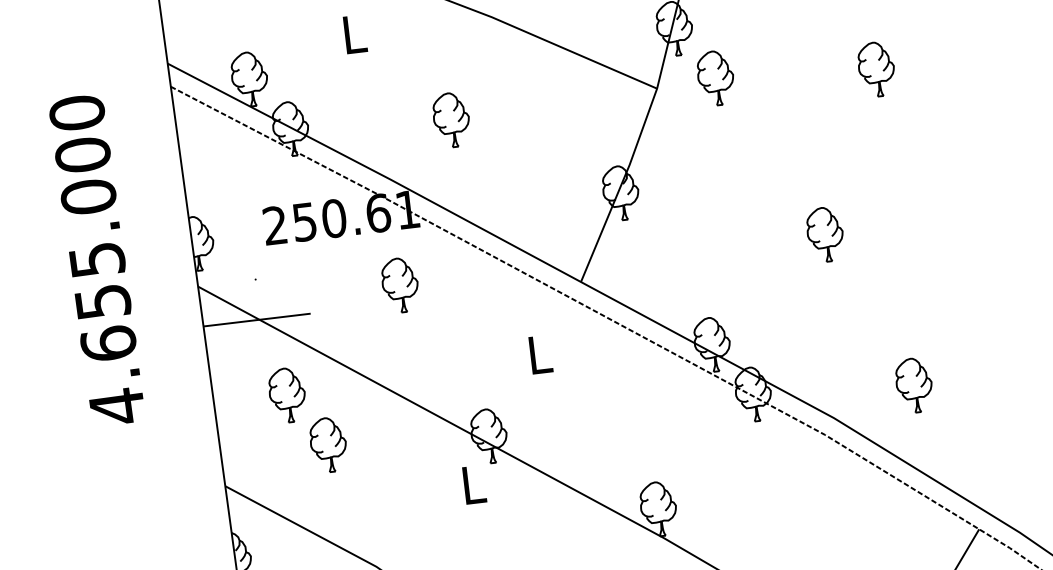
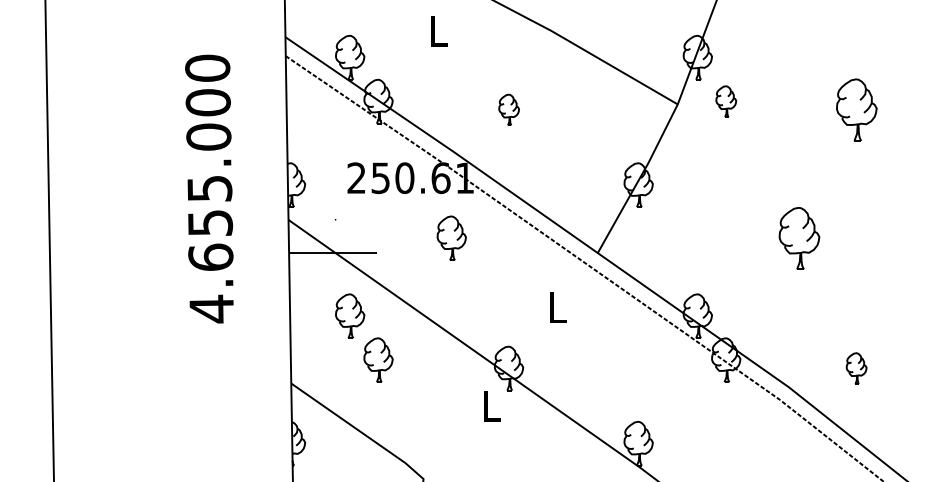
part: (876, 68) -> (856, 109), size x1.4
part: (716, 77) -> (726, 101), size x0.7
part: (452, 119) -> (509, 109), size x0.7
part: (825, 233) -> (799, 237), size x1.4
part: (914, 385) -> (856, 368), size x0.7

